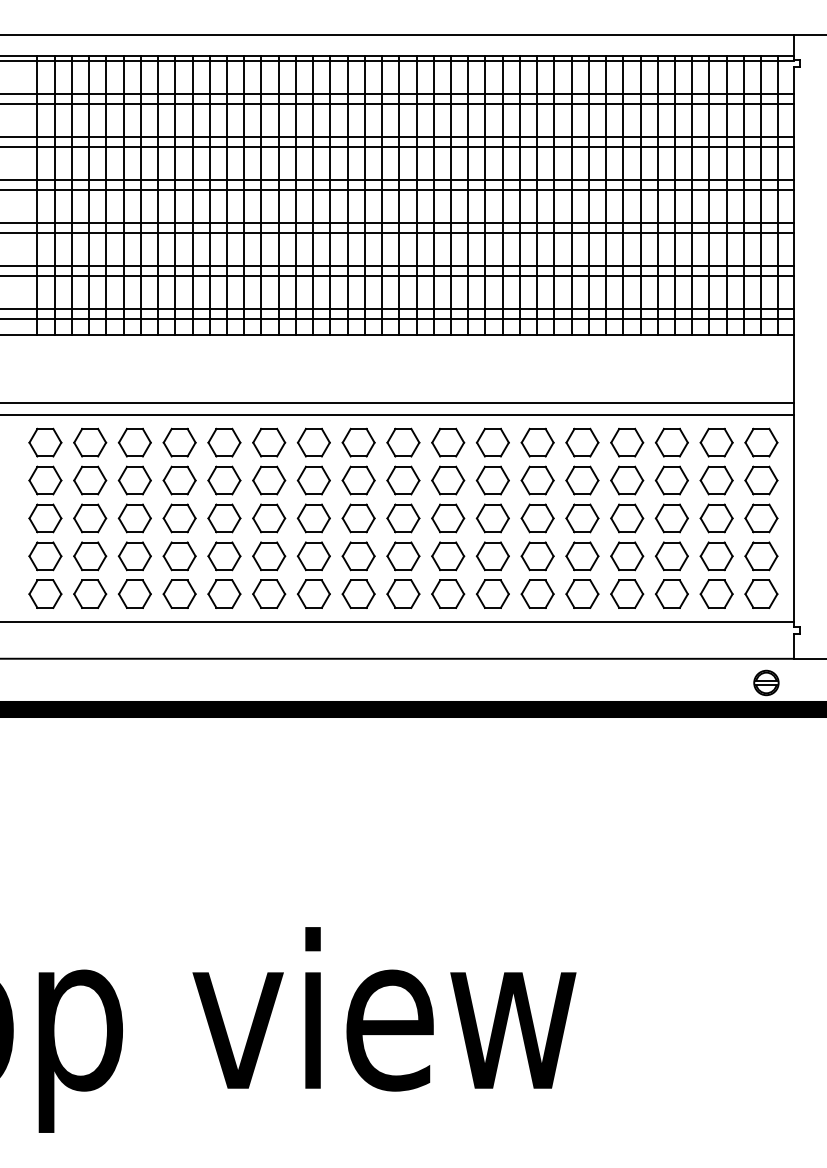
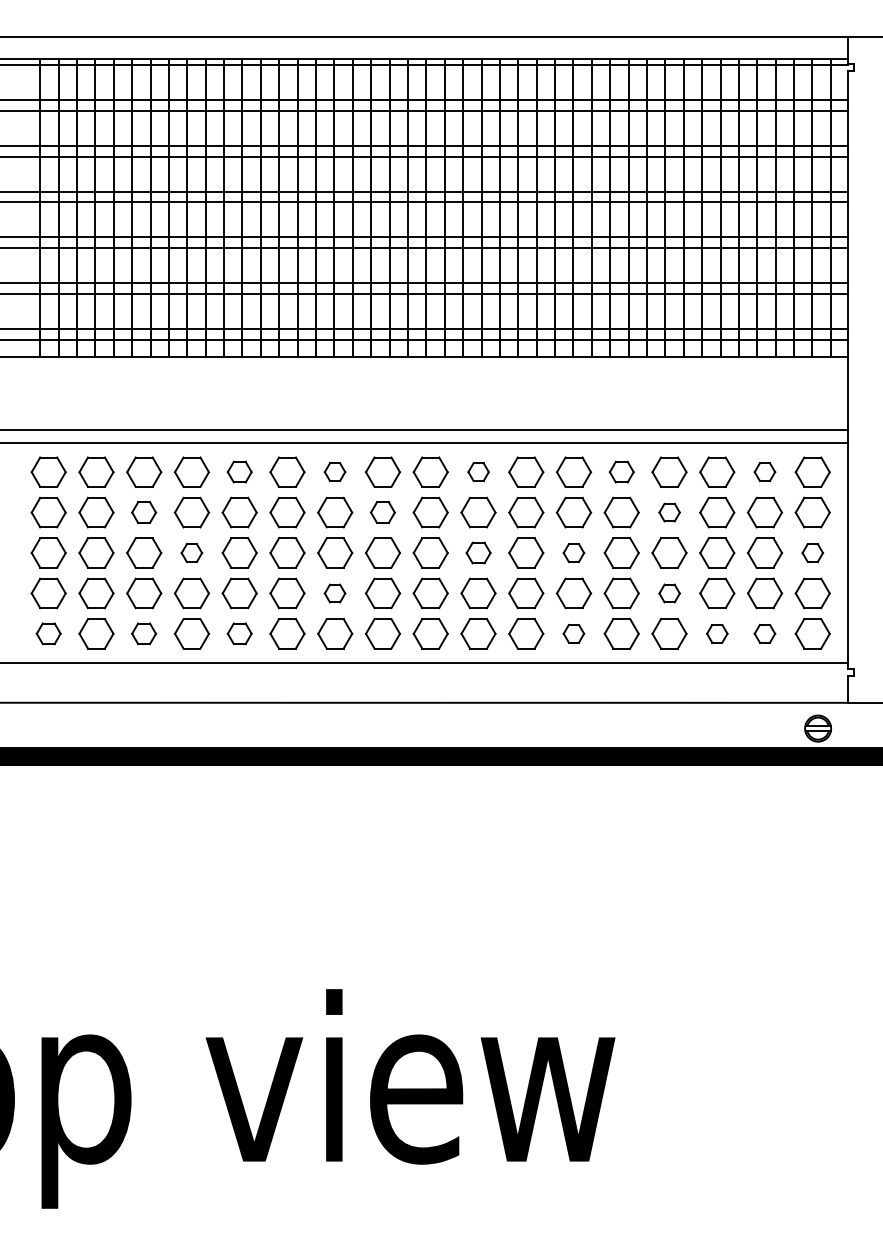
part: (224, 442) -> (239, 472), size x0.7
part: (313, 442) -> (334, 472), size x0.6
part: (448, 442) -> (478, 472), size x0.6
part: (582, 442) -> (621, 472), size x0.7
part: (716, 442) -> (764, 472), size x0.6
part: (134, 480) -> (143, 512), size x0.7
part: (358, 480) -> (382, 512), size x0.7
part: (627, 480) -> (669, 512), size x0.6
part: (179, 518) -> (191, 553), size x0.6
part: (448, 518) -> (478, 553), size x0.7
part: (537, 518) -> (573, 553), size x0.6
part: (761, 518) -> (812, 553), size x0.6
part: (313, 556) -> (334, 593), size x0.6
part: (627, 556) -> (669, 593), size x0.6
part: (45, 593) -> (48, 633), size x0.7
part: (134, 593) -> (143, 633), size x0.7
part: (224, 593) -> (239, 633), size x0.7
part: (537, 593) -> (573, 633), size x0.6
part: (671, 593) -> (716, 633), size x0.6
part: (716, 593) -> (764, 633), size x0.6

